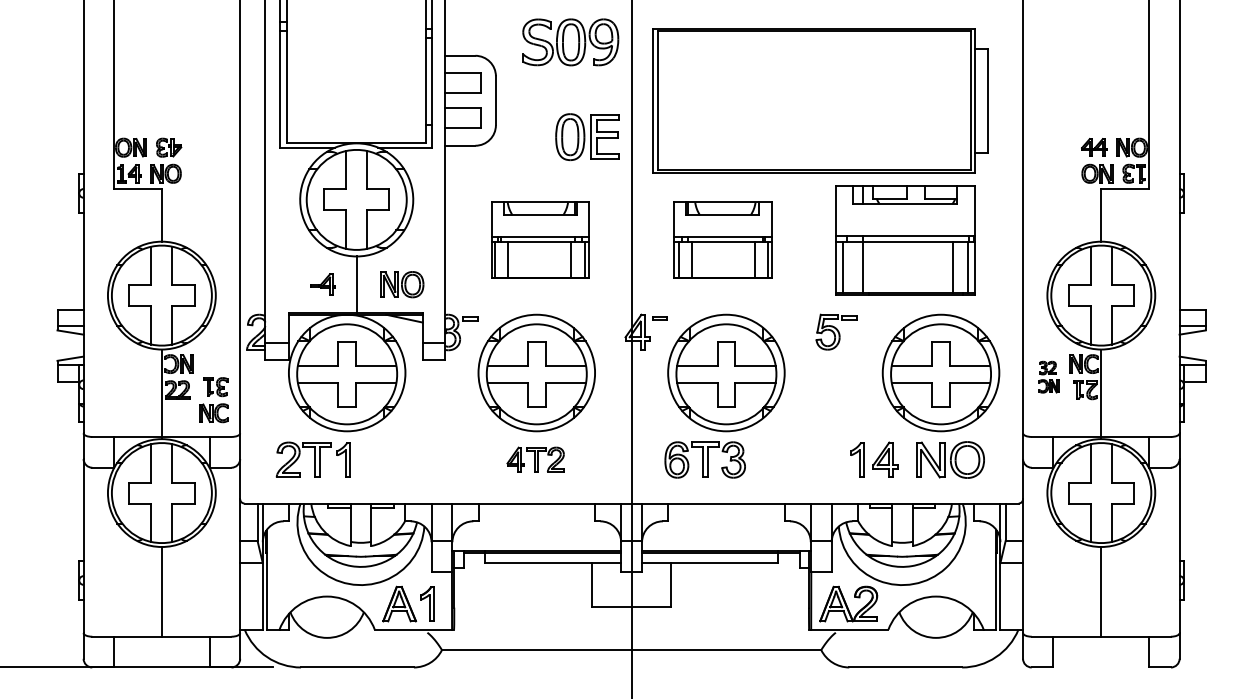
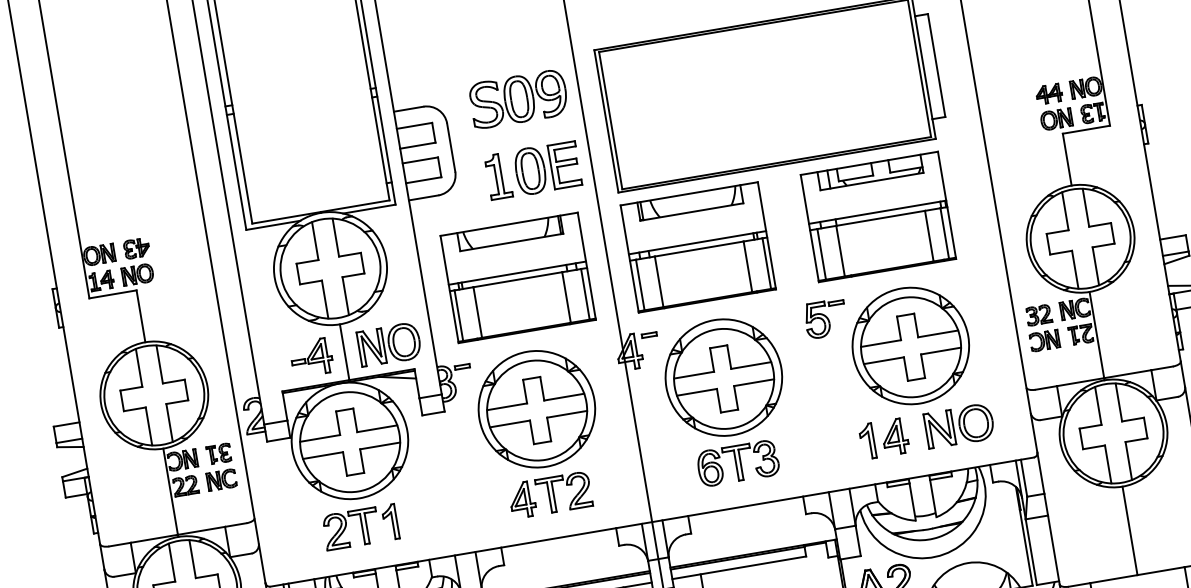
part: (570, 42) -> (518, 99), moved
part: (537, 136) -> (498, 175), added
part: (540, 240) -> (518, 277), size x1.43
part: (722, 240) -> (697, 247), size x1.43
part: (322, 284) -> (310, 357), size x1.67
part: (402, 284) -> (389, 344), size x1.43
part: (940, 372) -> (910, 345), moved
part: (1048, 377) -> (1042, 328), size x1.43
part: (213, 400) -> (218, 467), moved
part: (312, 459) -> (359, 526), moved
part: (535, 459) -> (550, 494), size x1.43
part: (704, 459) -> (737, 463), moved

